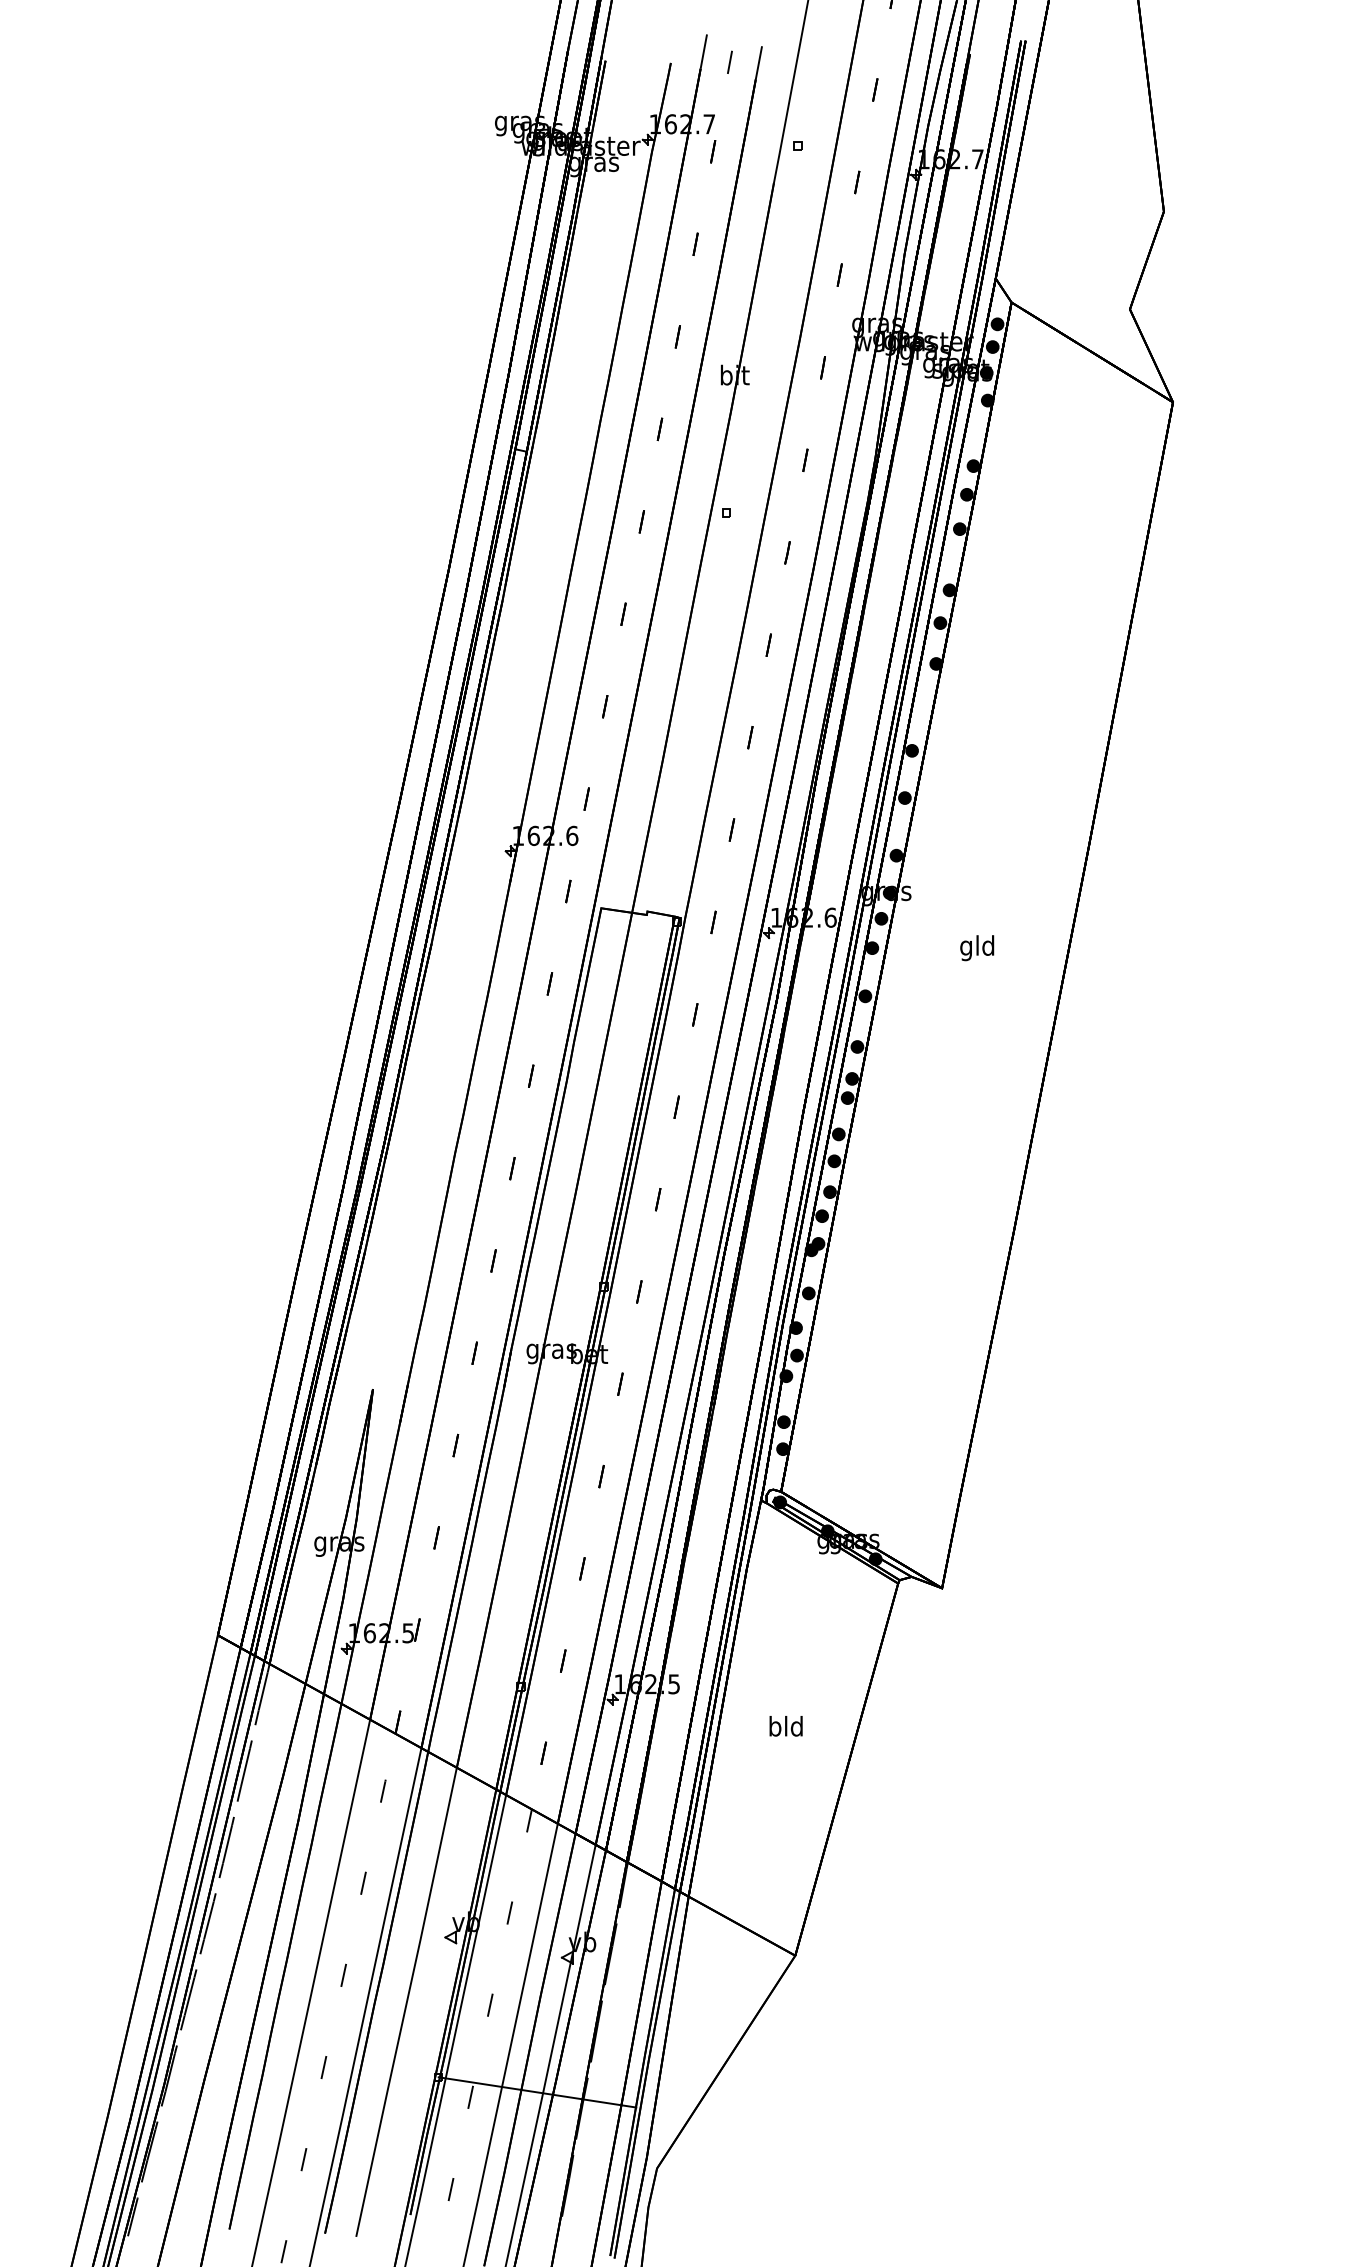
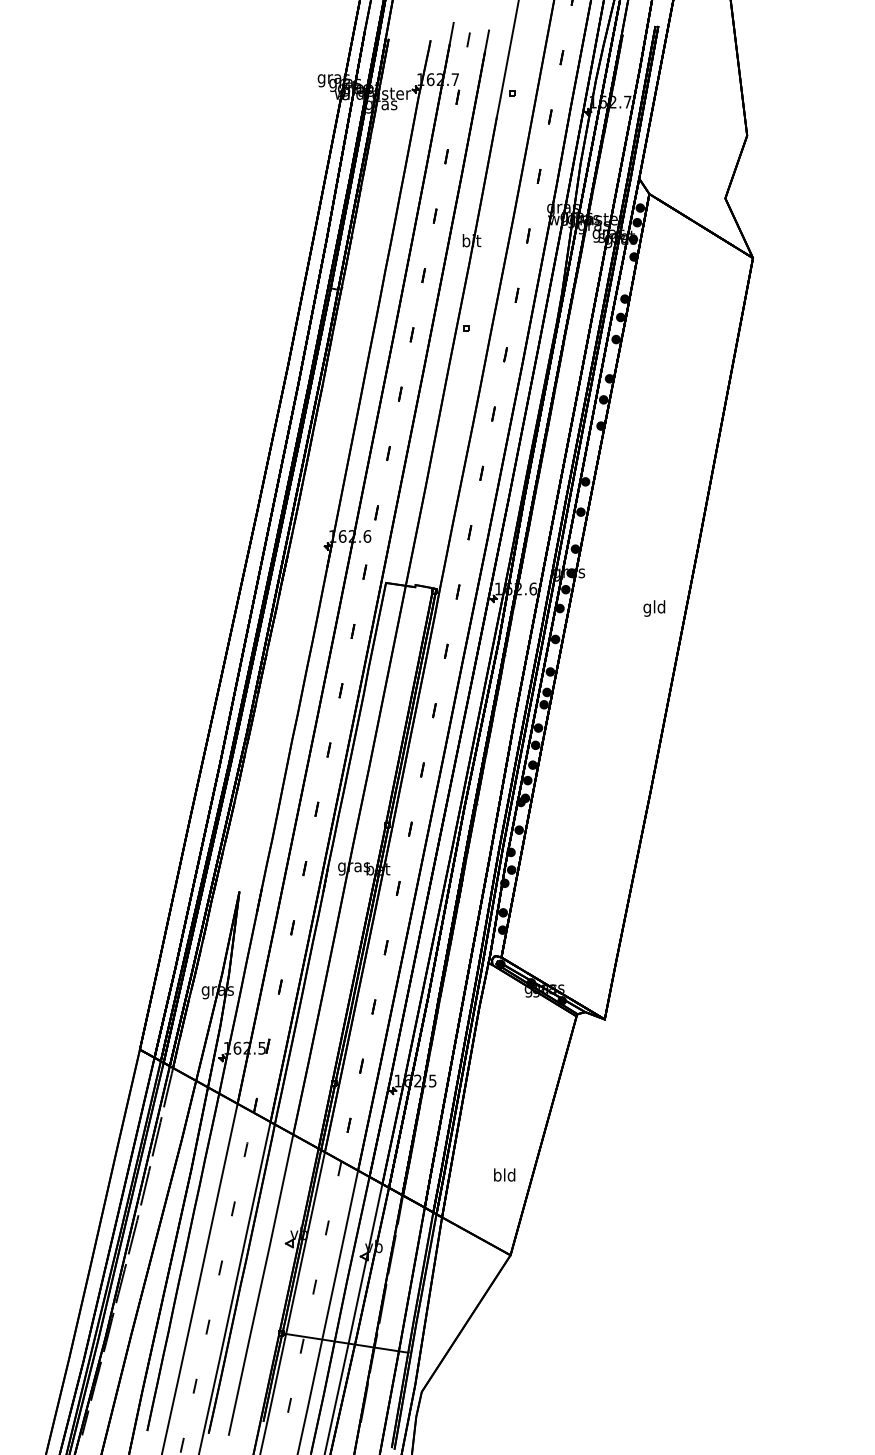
text: (977, 948) -> (654, 608), moved
text: (785, 1725) -> (504, 1174), moved

